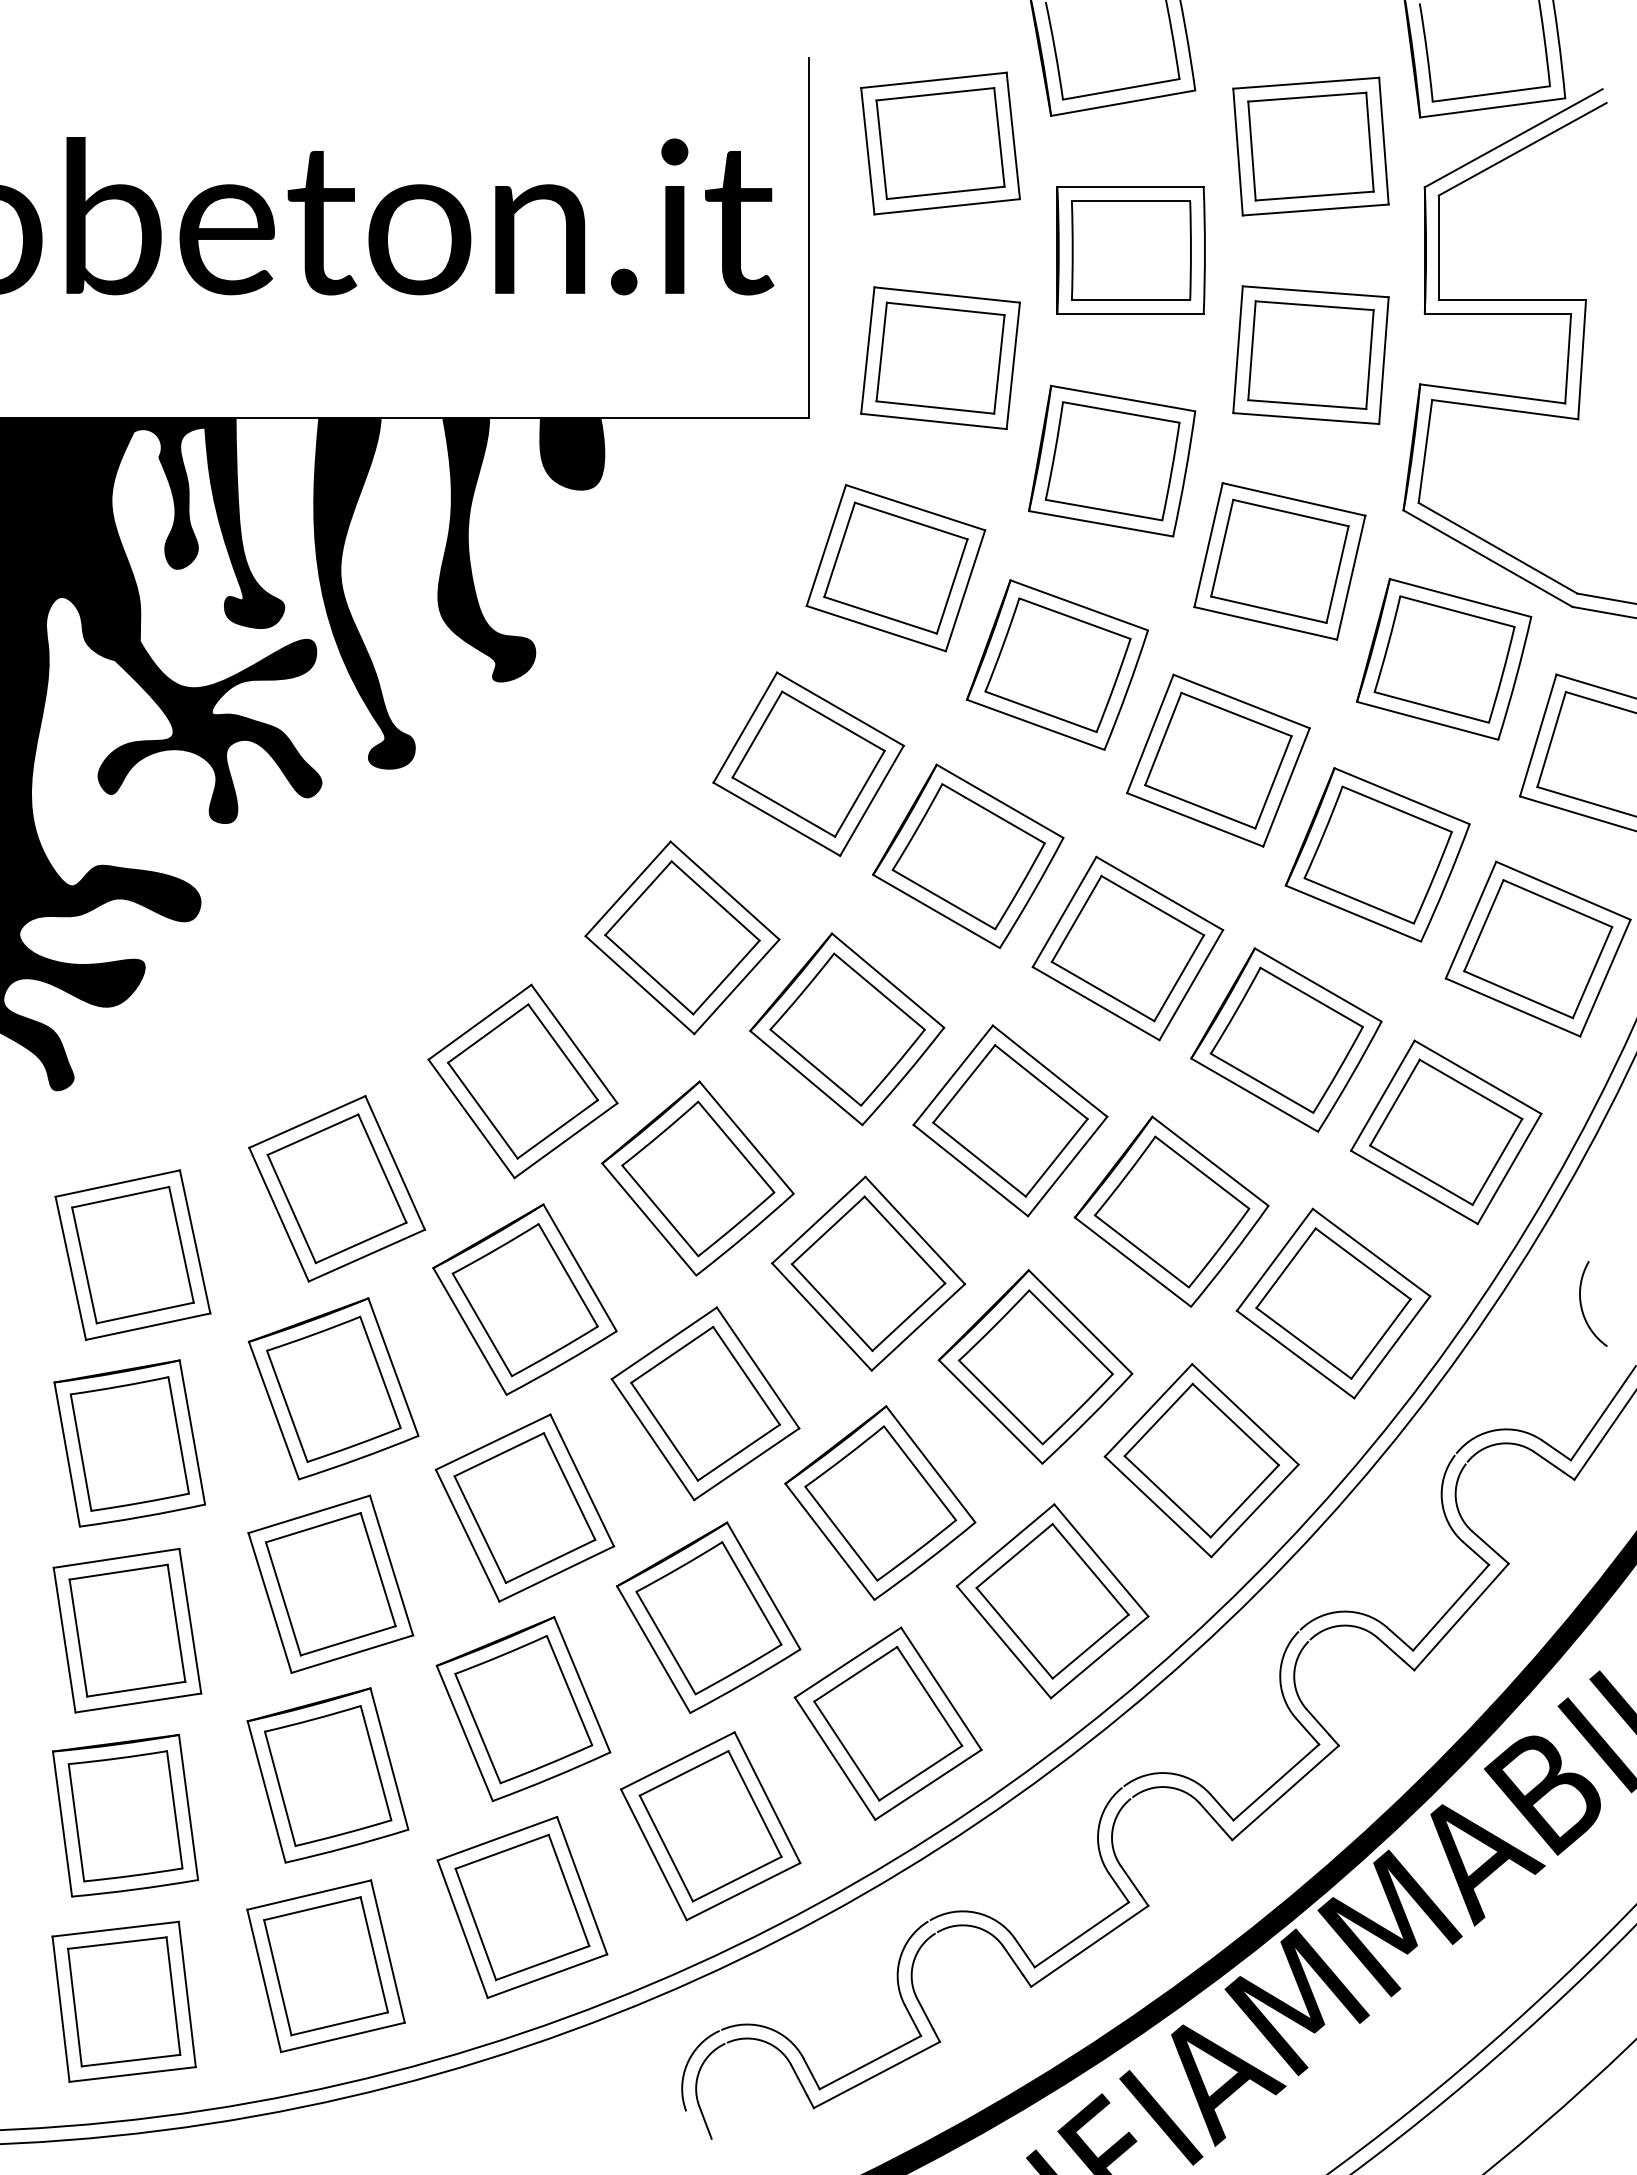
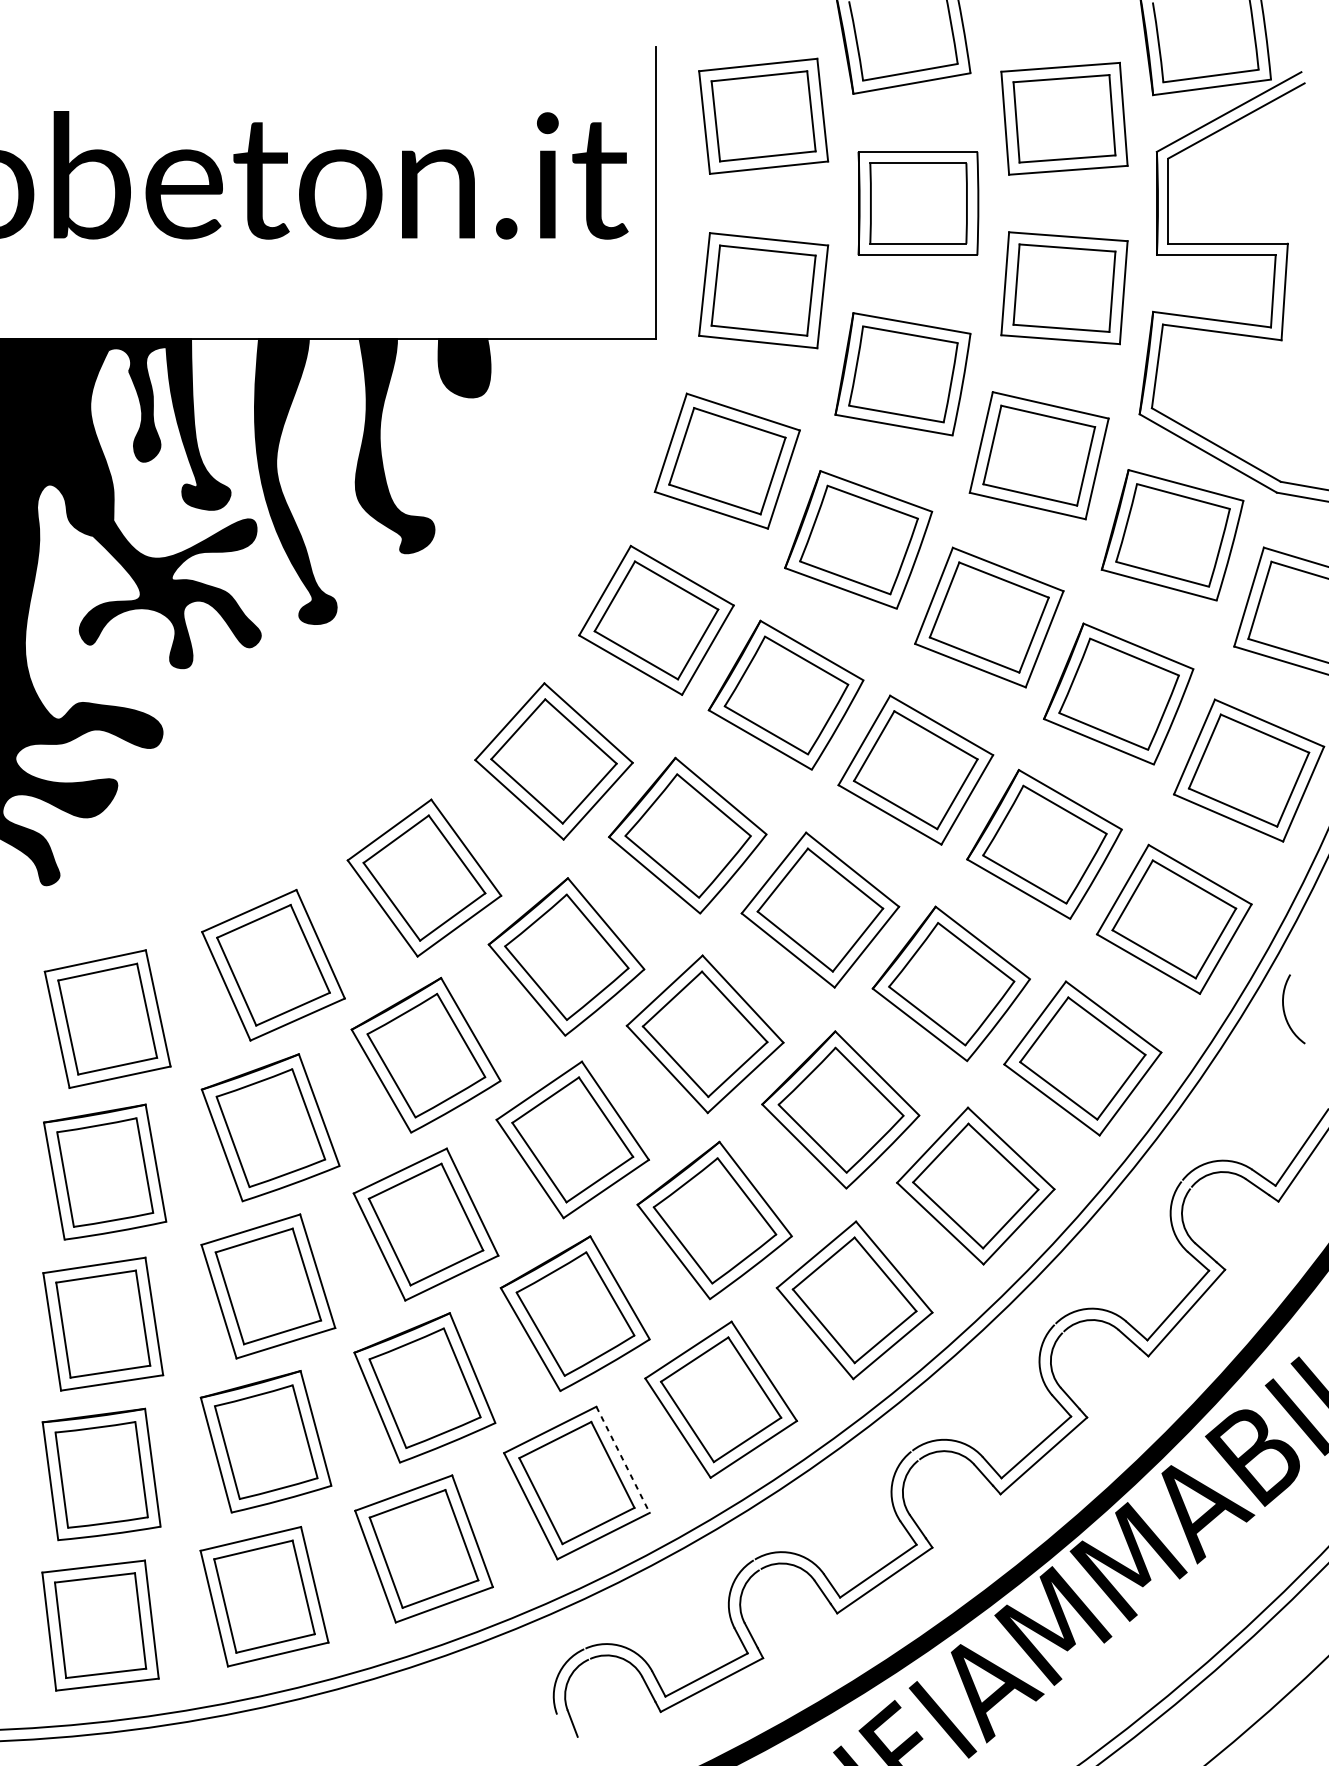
arc: (1582, 1306) -> (1285, 1011), moved
line: (767, 1798) -> (623, 1460), solid -> dashed

